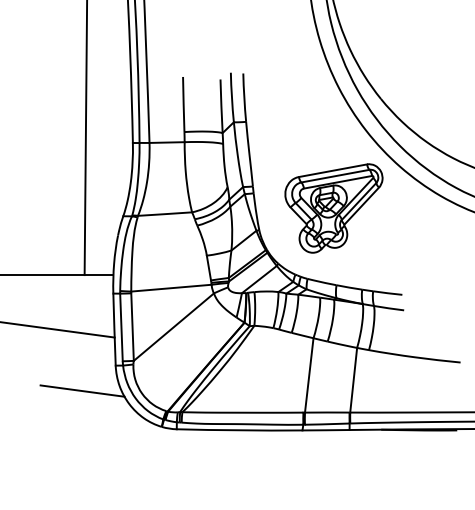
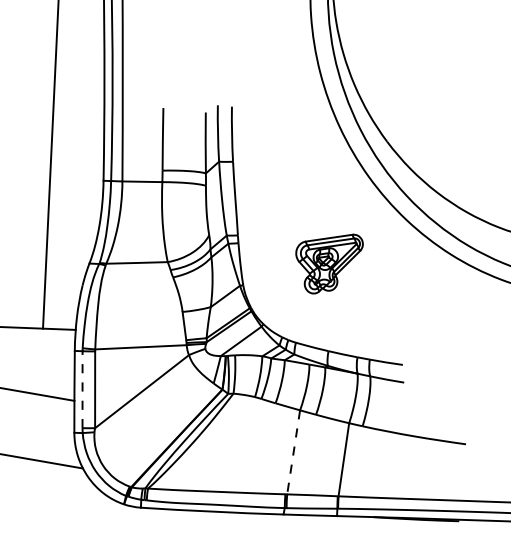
part: (333, 208) -> (328, 263), size x0.6
line: (121, 327) -> (82, 389), solid -> dashed
line: (309, 375) -> (293, 452), solid -> dashed

